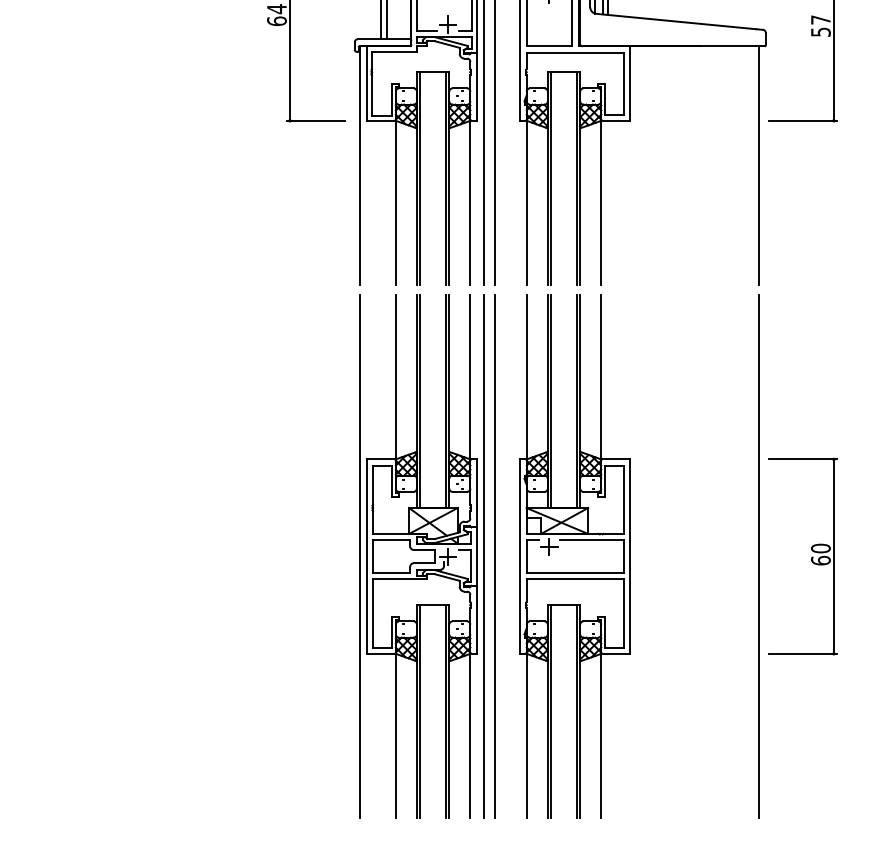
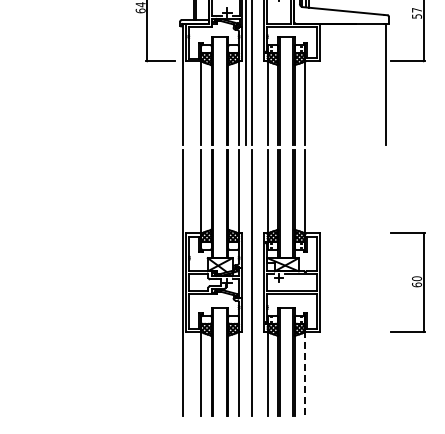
line: (483, 555) -> (245, 282), removed
line: (758, 555) -> (385, 282), removed
line: (601, 737) -> (305, 374), solid -> dashed

